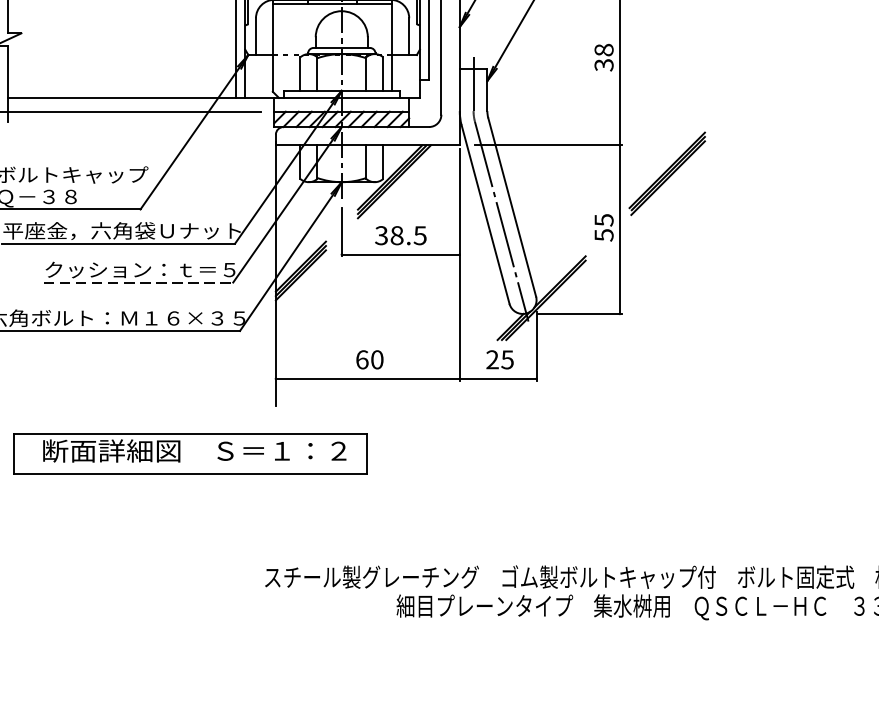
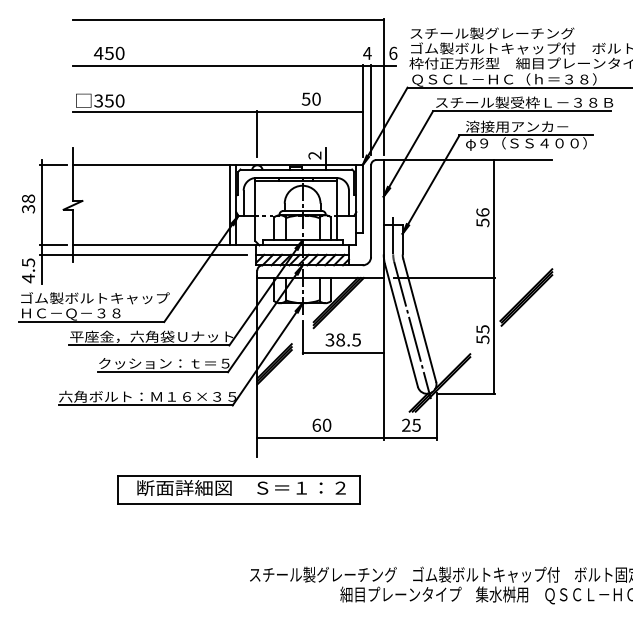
text: (603, 57) -> (482, 217), 38 -> 56
line: (139, 282) -> (163, 372), dashed -> solid
part: (190, 453) -> (238, 489), moved

